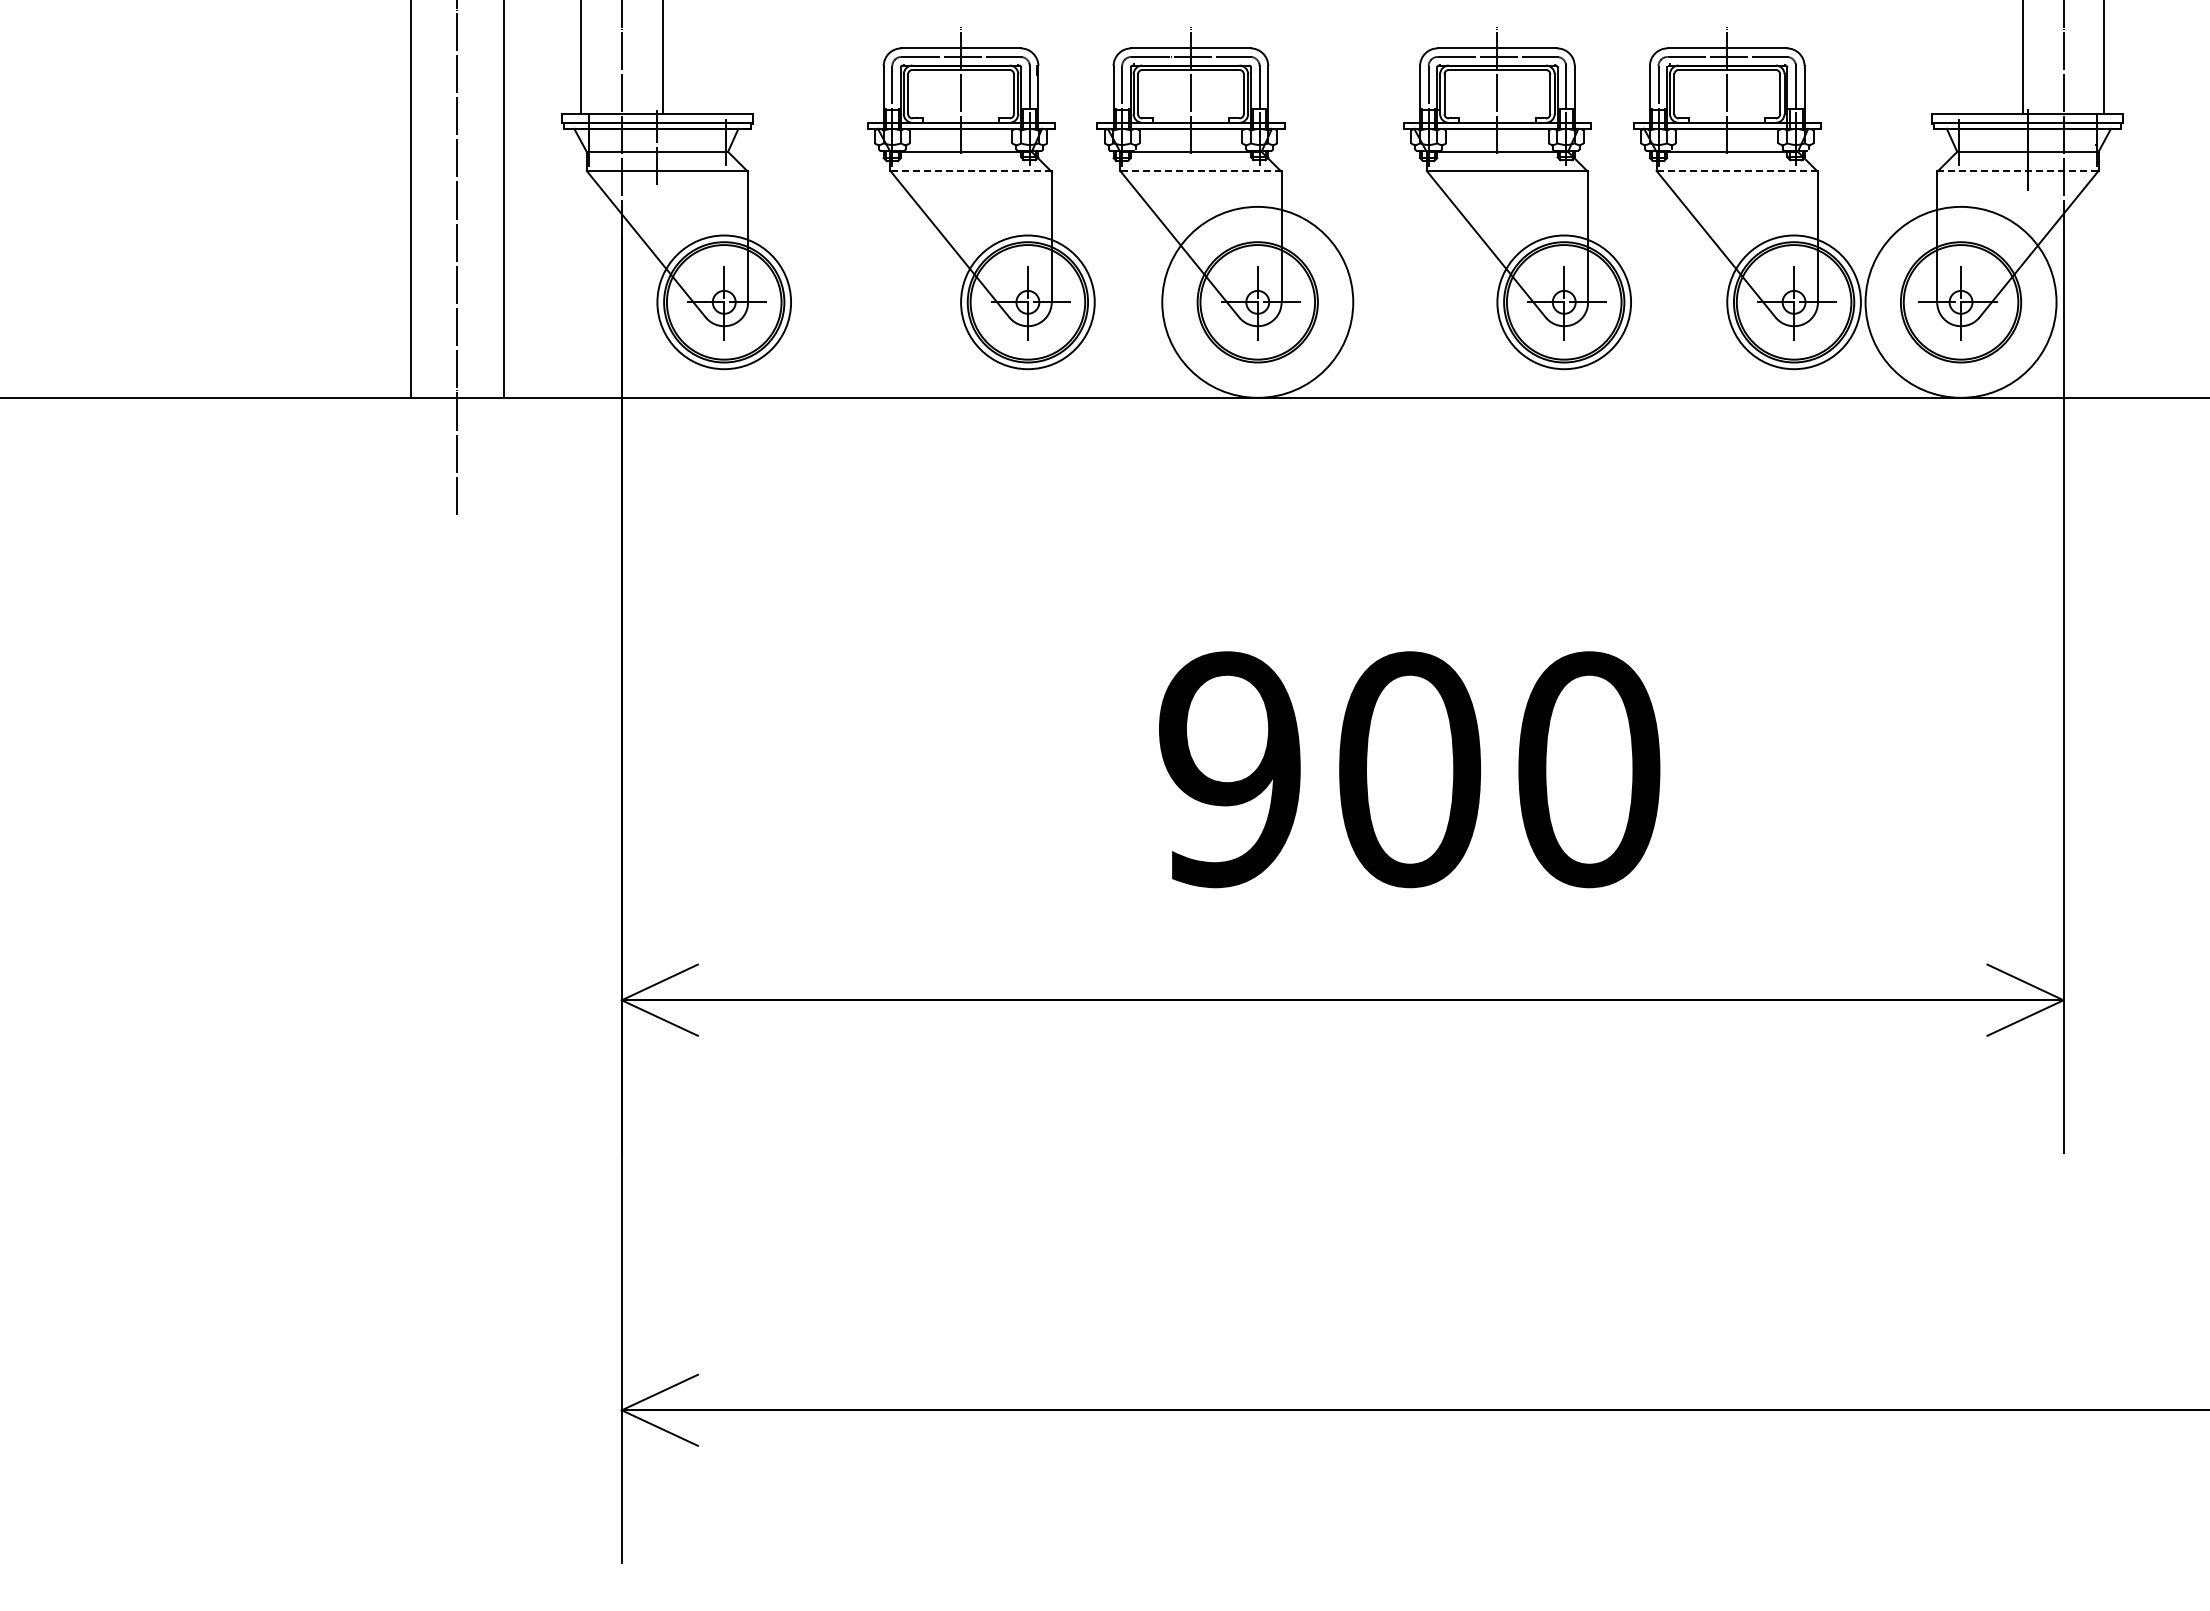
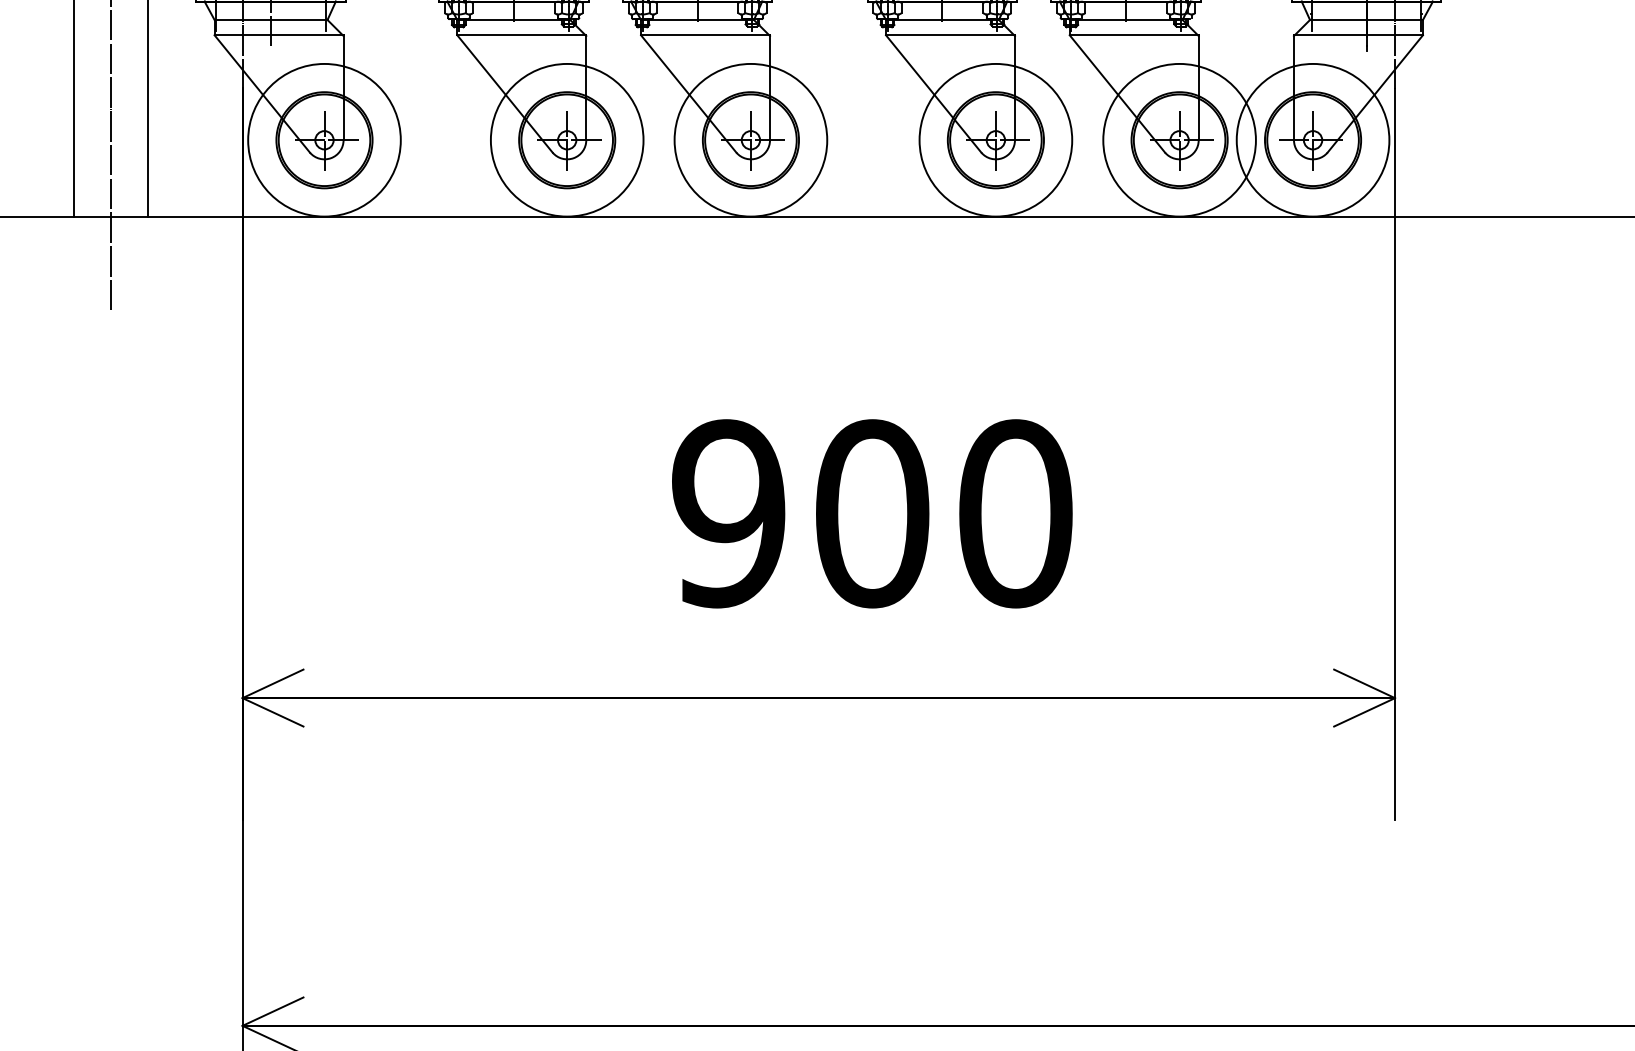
line: (971, 170) -> (522, 34), dashed -> solid
line: (1200, 170) -> (705, 34), dashed -> solid
line: (1737, 170) -> (1134, 34), dashed -> solid
line: (2017, 170) -> (1358, 34), dashed -> solid
circle: (723, 301) -> (323, 139), size x1.43
circle: (1027, 301) -> (566, 139), size x1.43
circle: (1563, 301) -> (995, 139), size x1.43
circle: (1793, 301) -> (1179, 139), size x1.43

